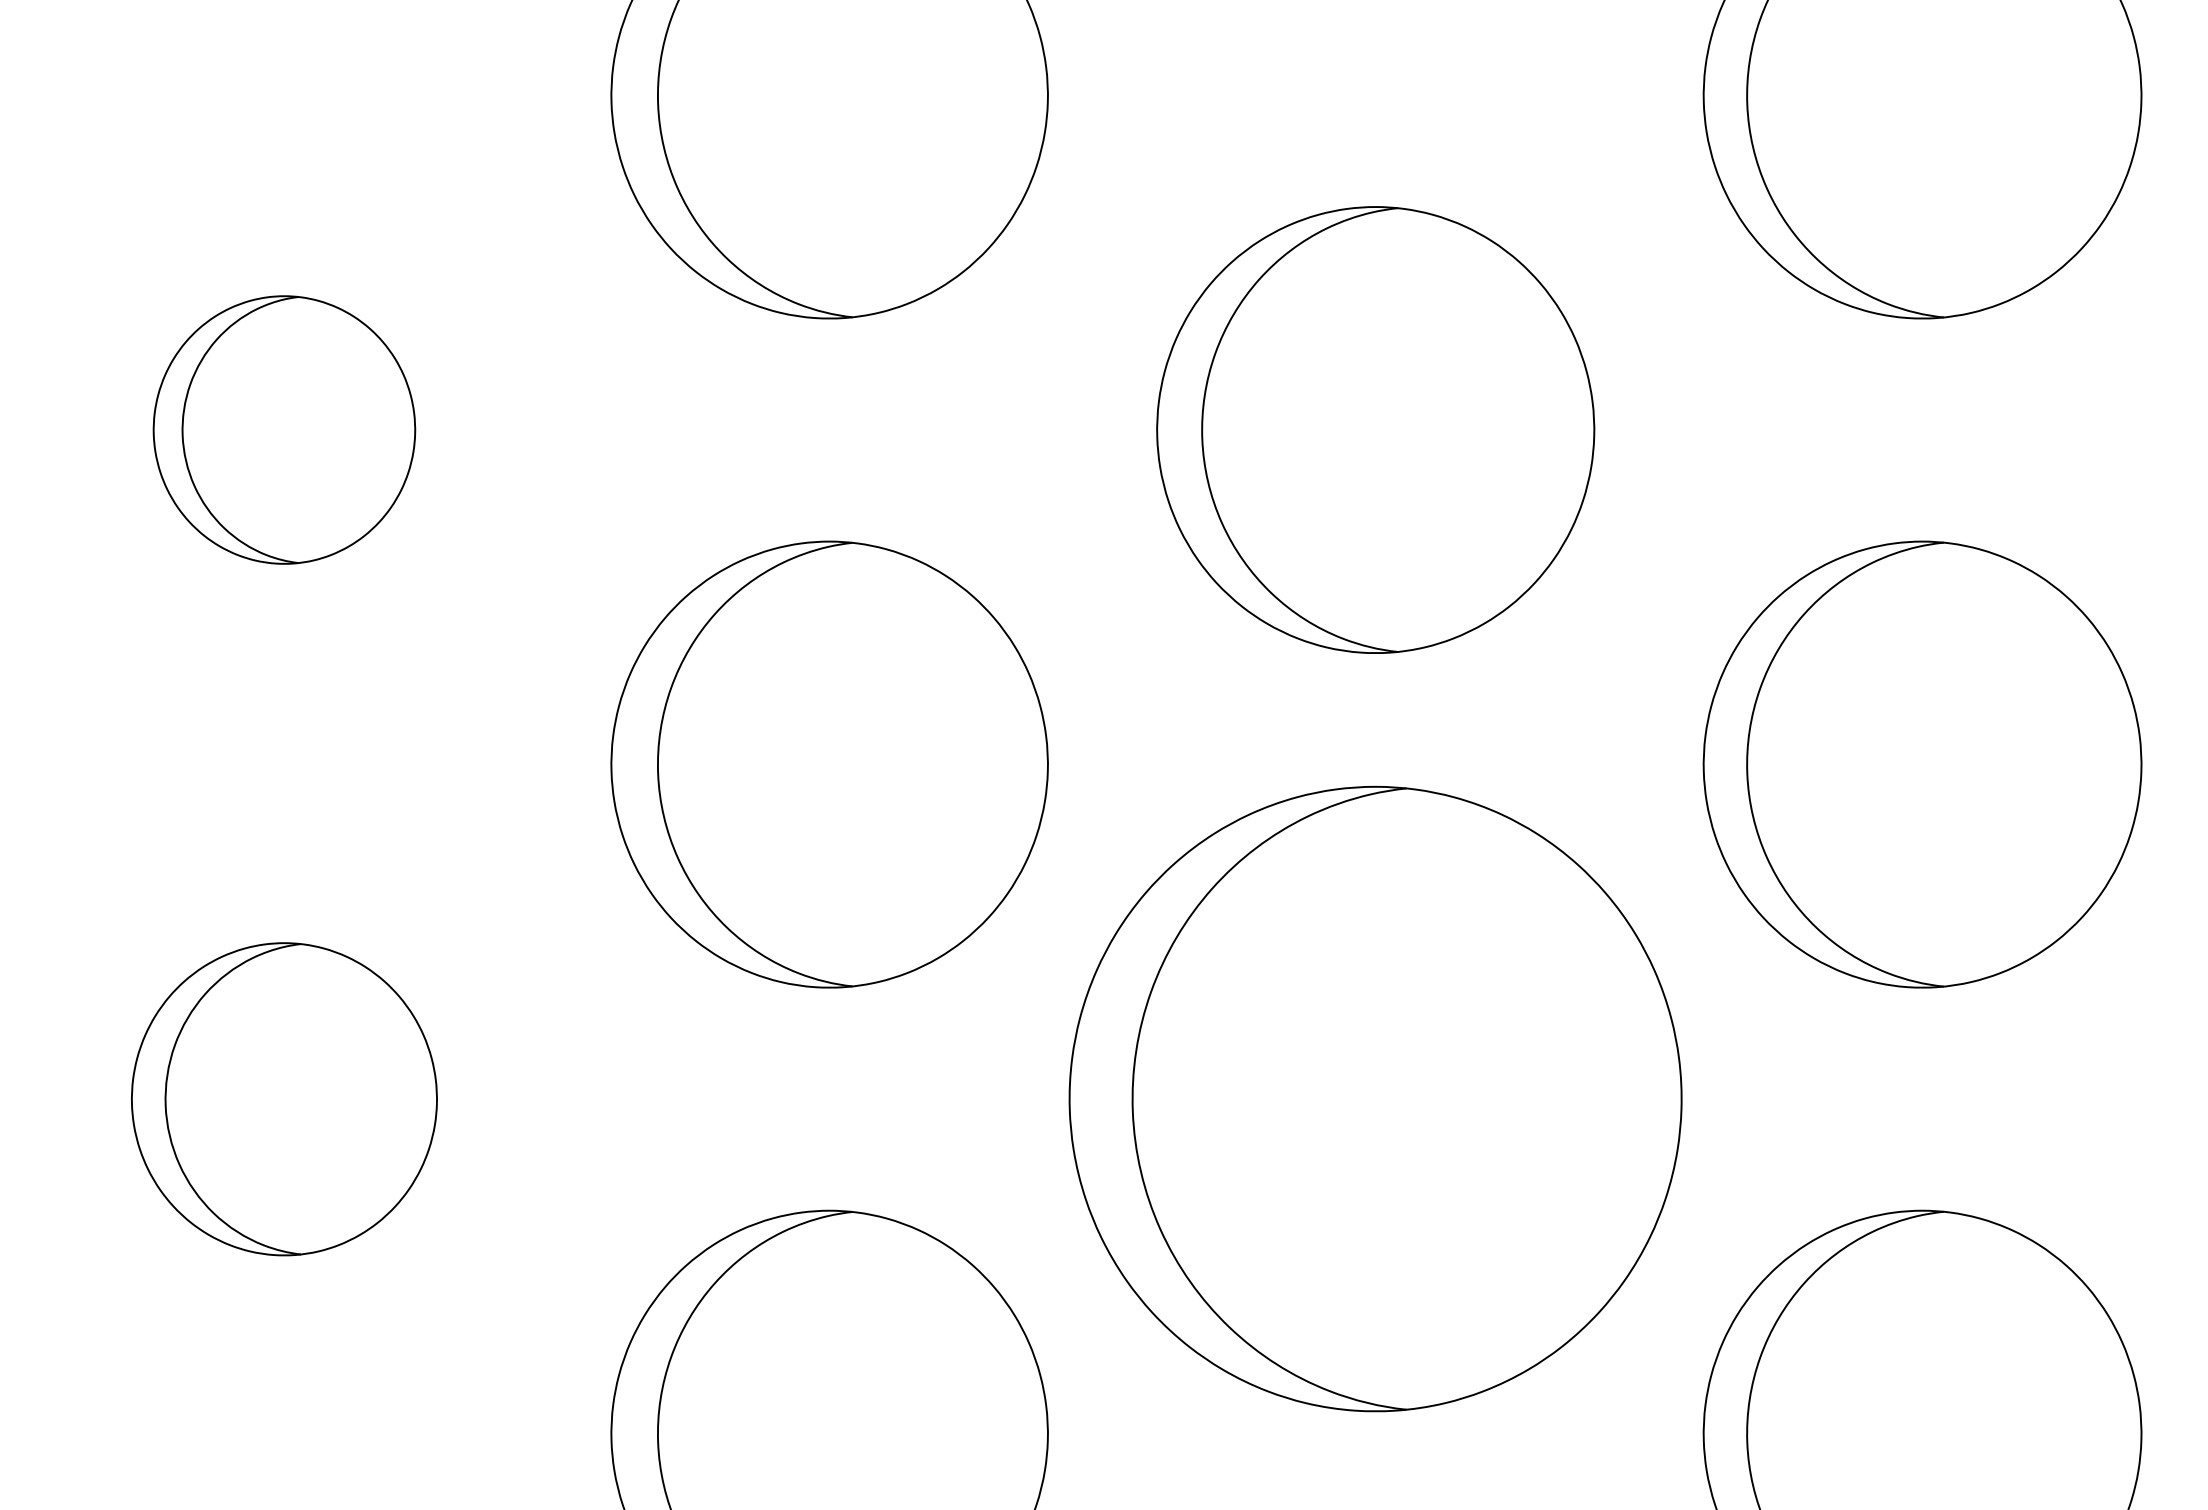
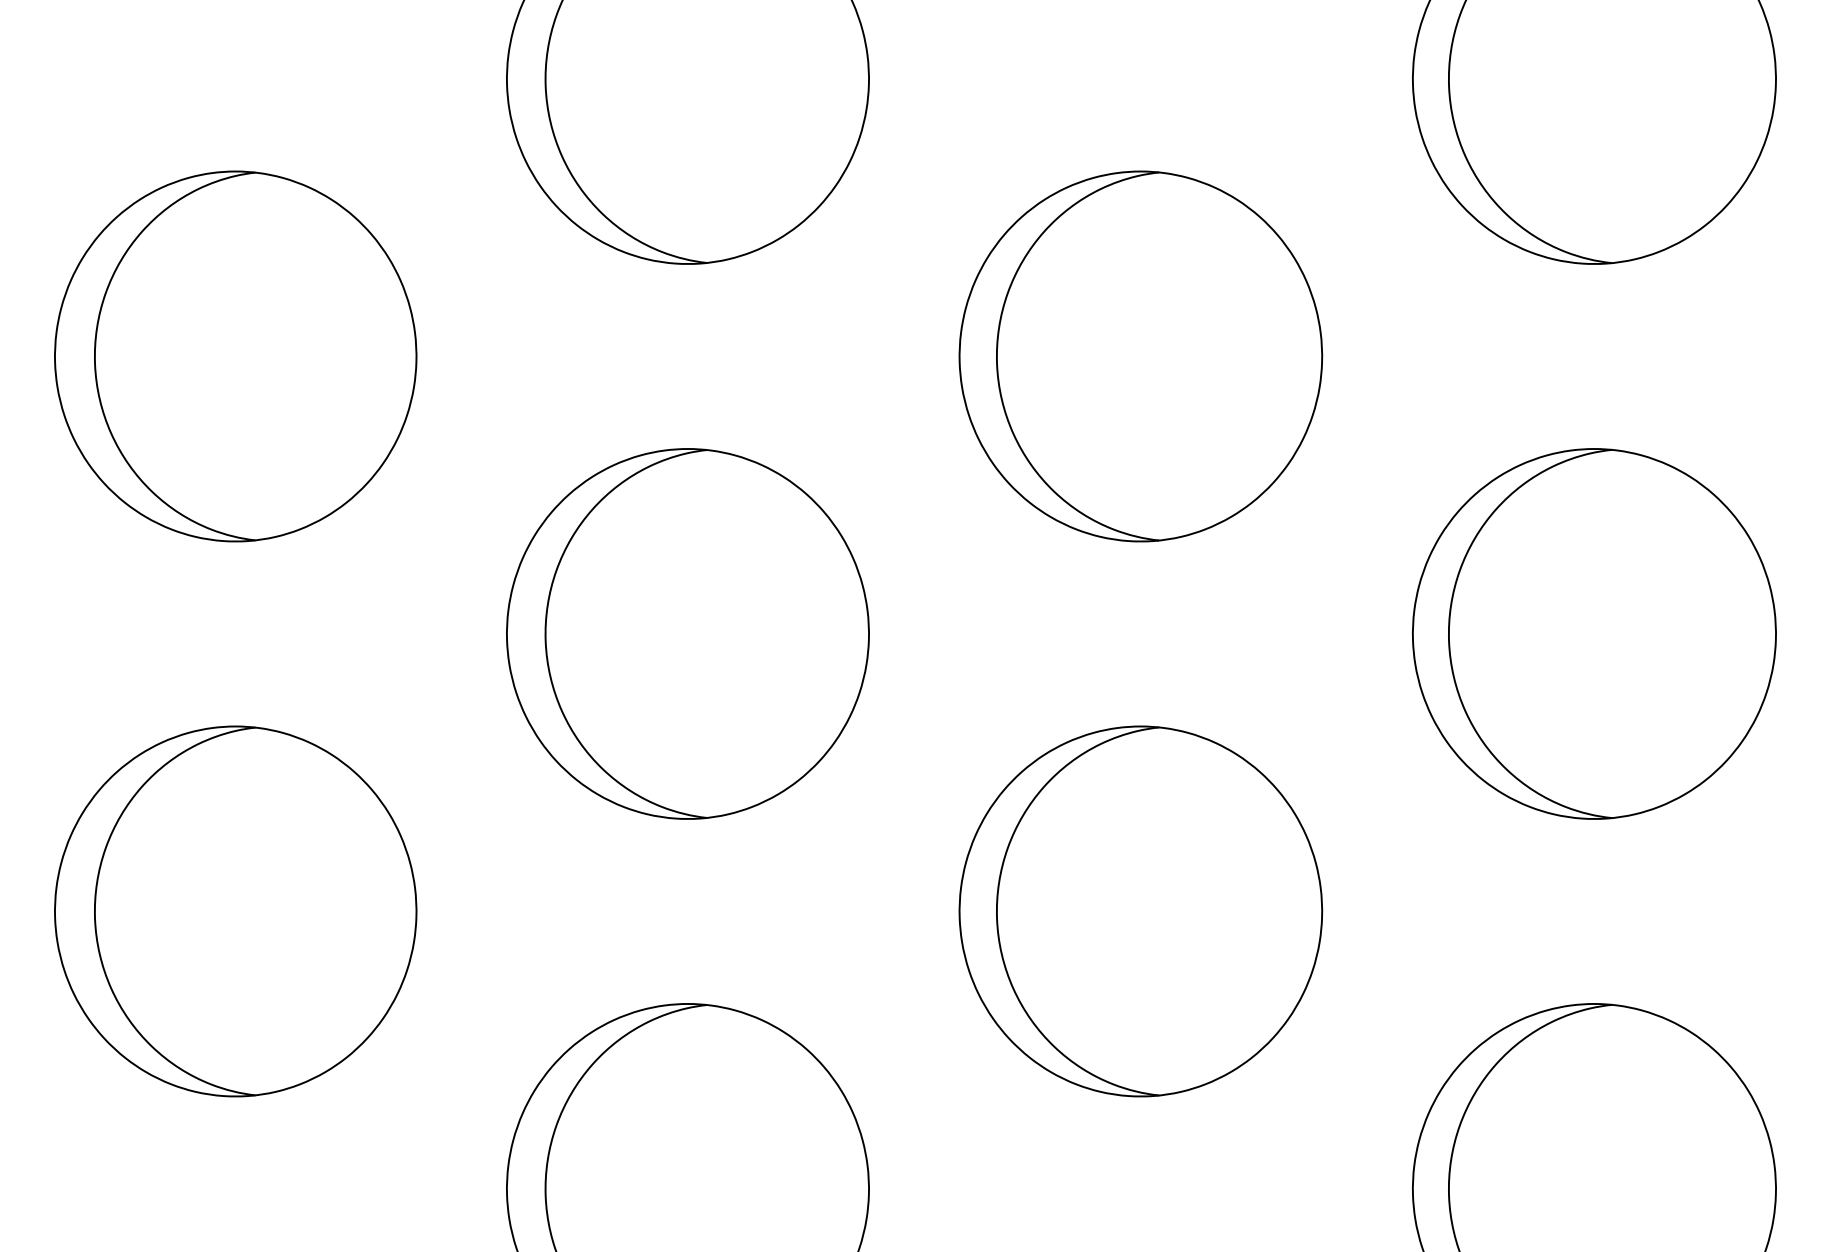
part: (284, 429) -> (235, 356), size x1.67
part: (284, 1099) -> (235, 911), size x1.43
part: (1375, 1099) -> (1140, 911), size x0.71

